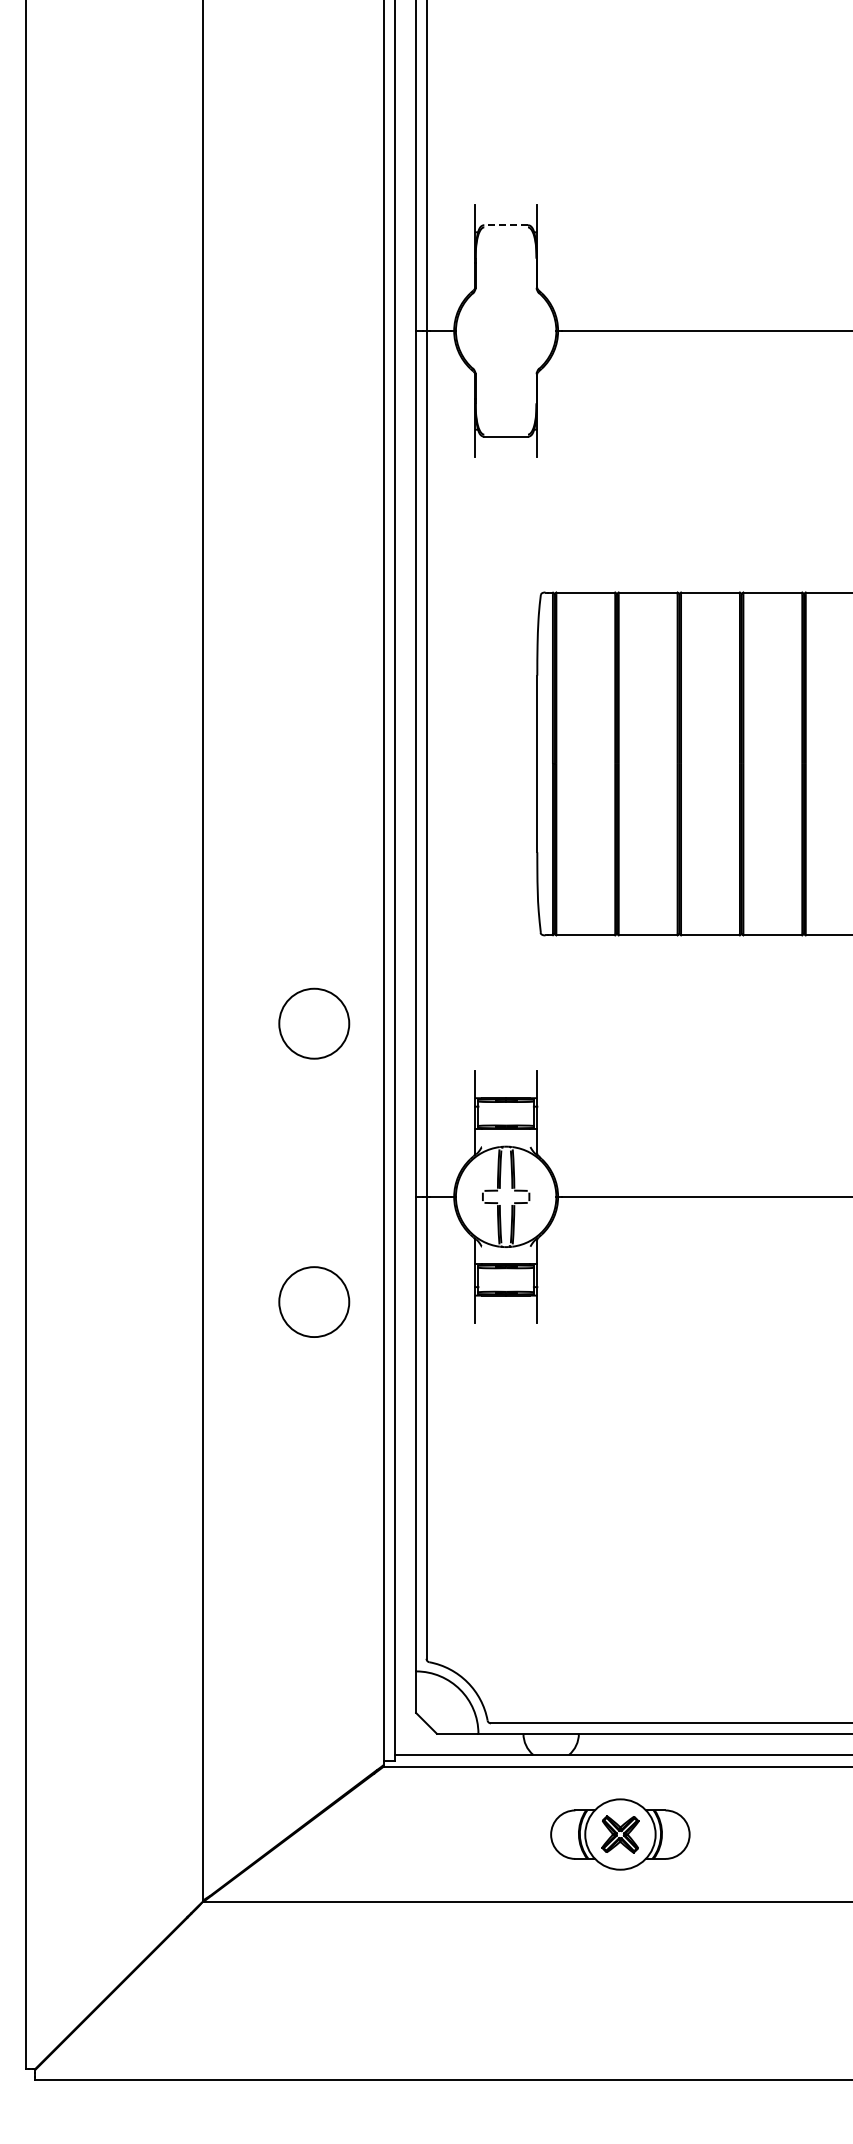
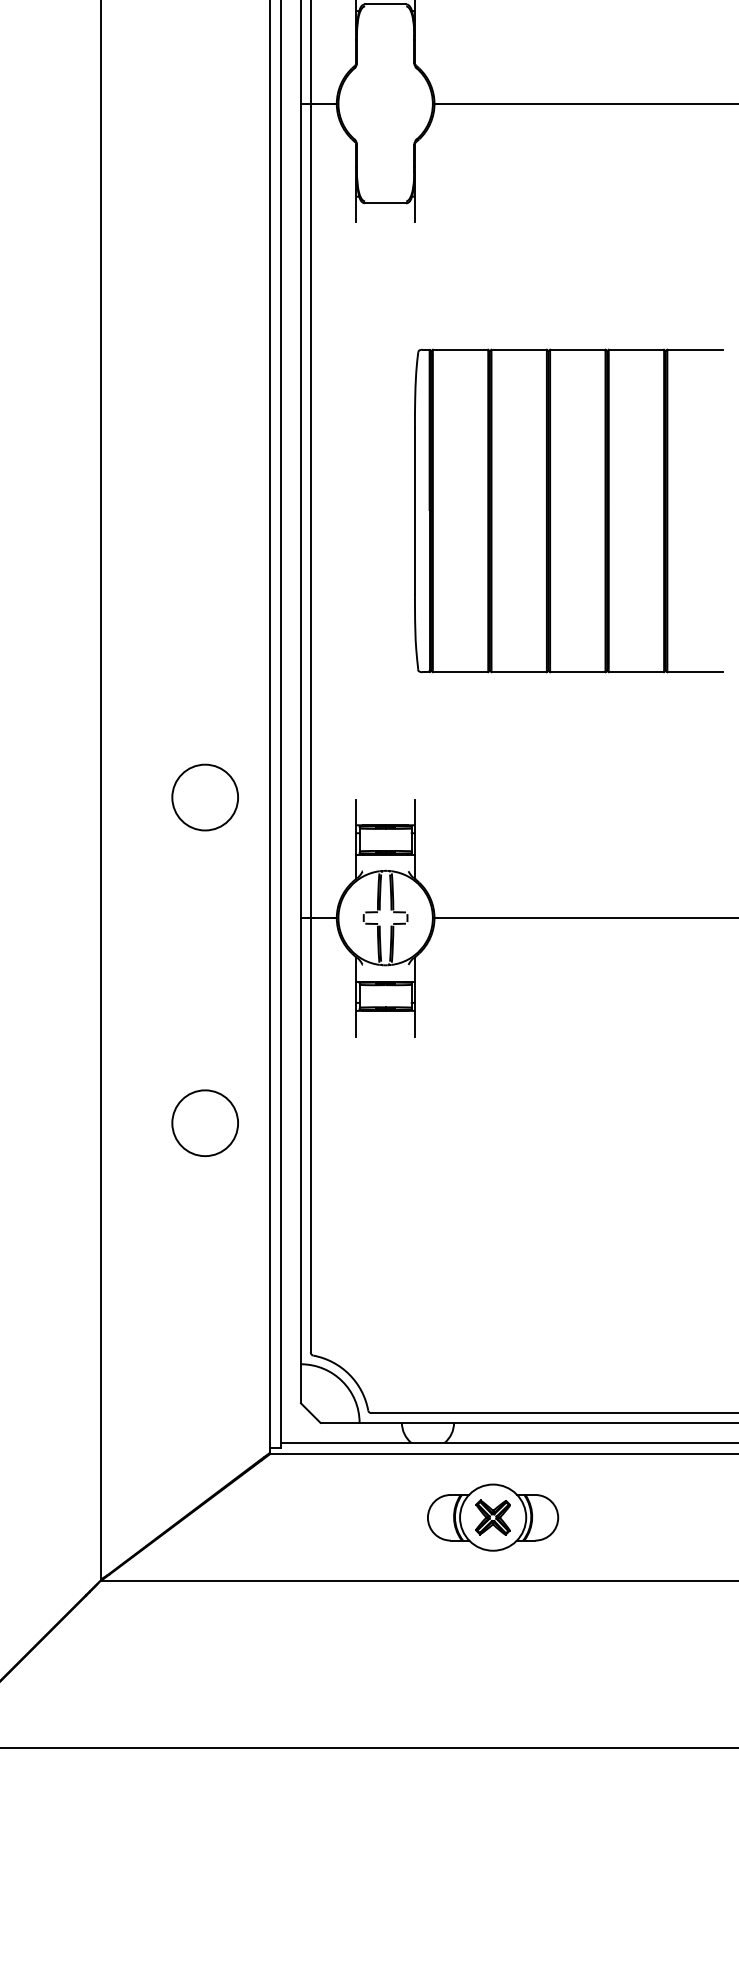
line: (506, 225) -> (385, 4), dashed -> solid
circle: (314, 1023) -> (205, 797), moved
circle: (314, 1301) -> (205, 1122), moved

